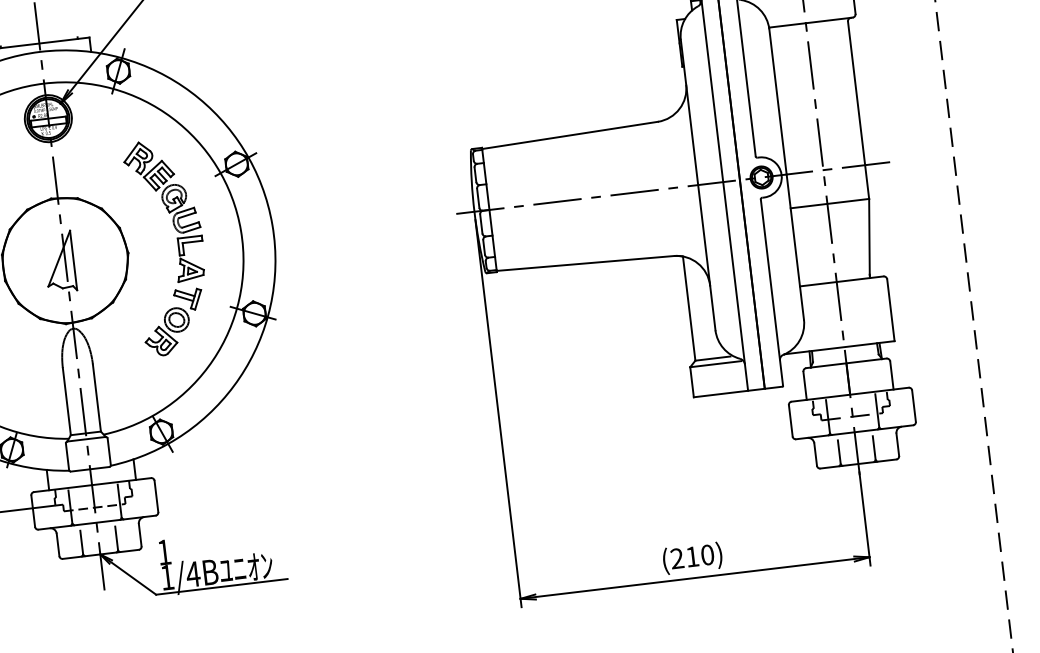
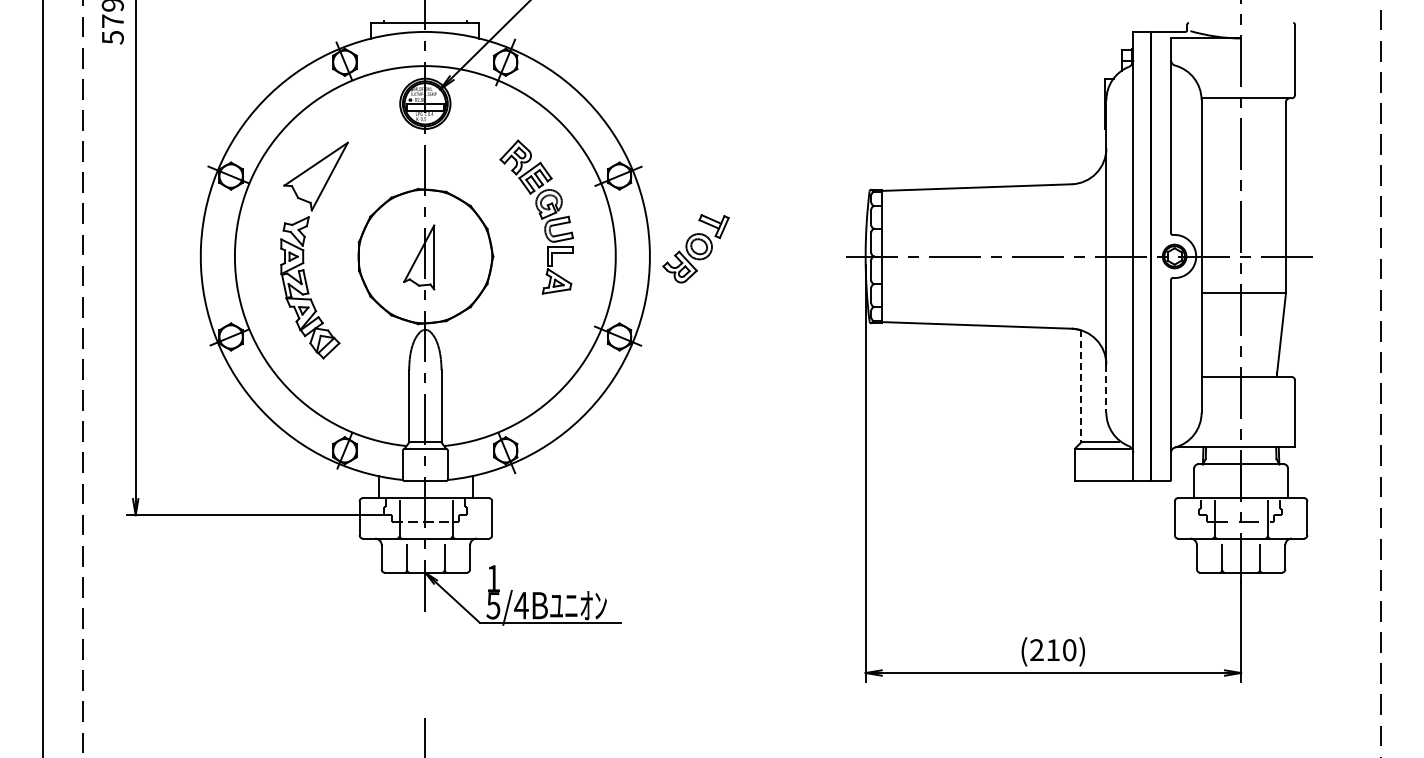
line: (689, 308) -> (1081, 386), solid -> dashed
line: (713, 308) -> (1106, 389), solid -> dashed
part: (173, 322) -> (695, 248), moved
text: (167, 577) -> (493, 605), 1/4B -> 5/4B

